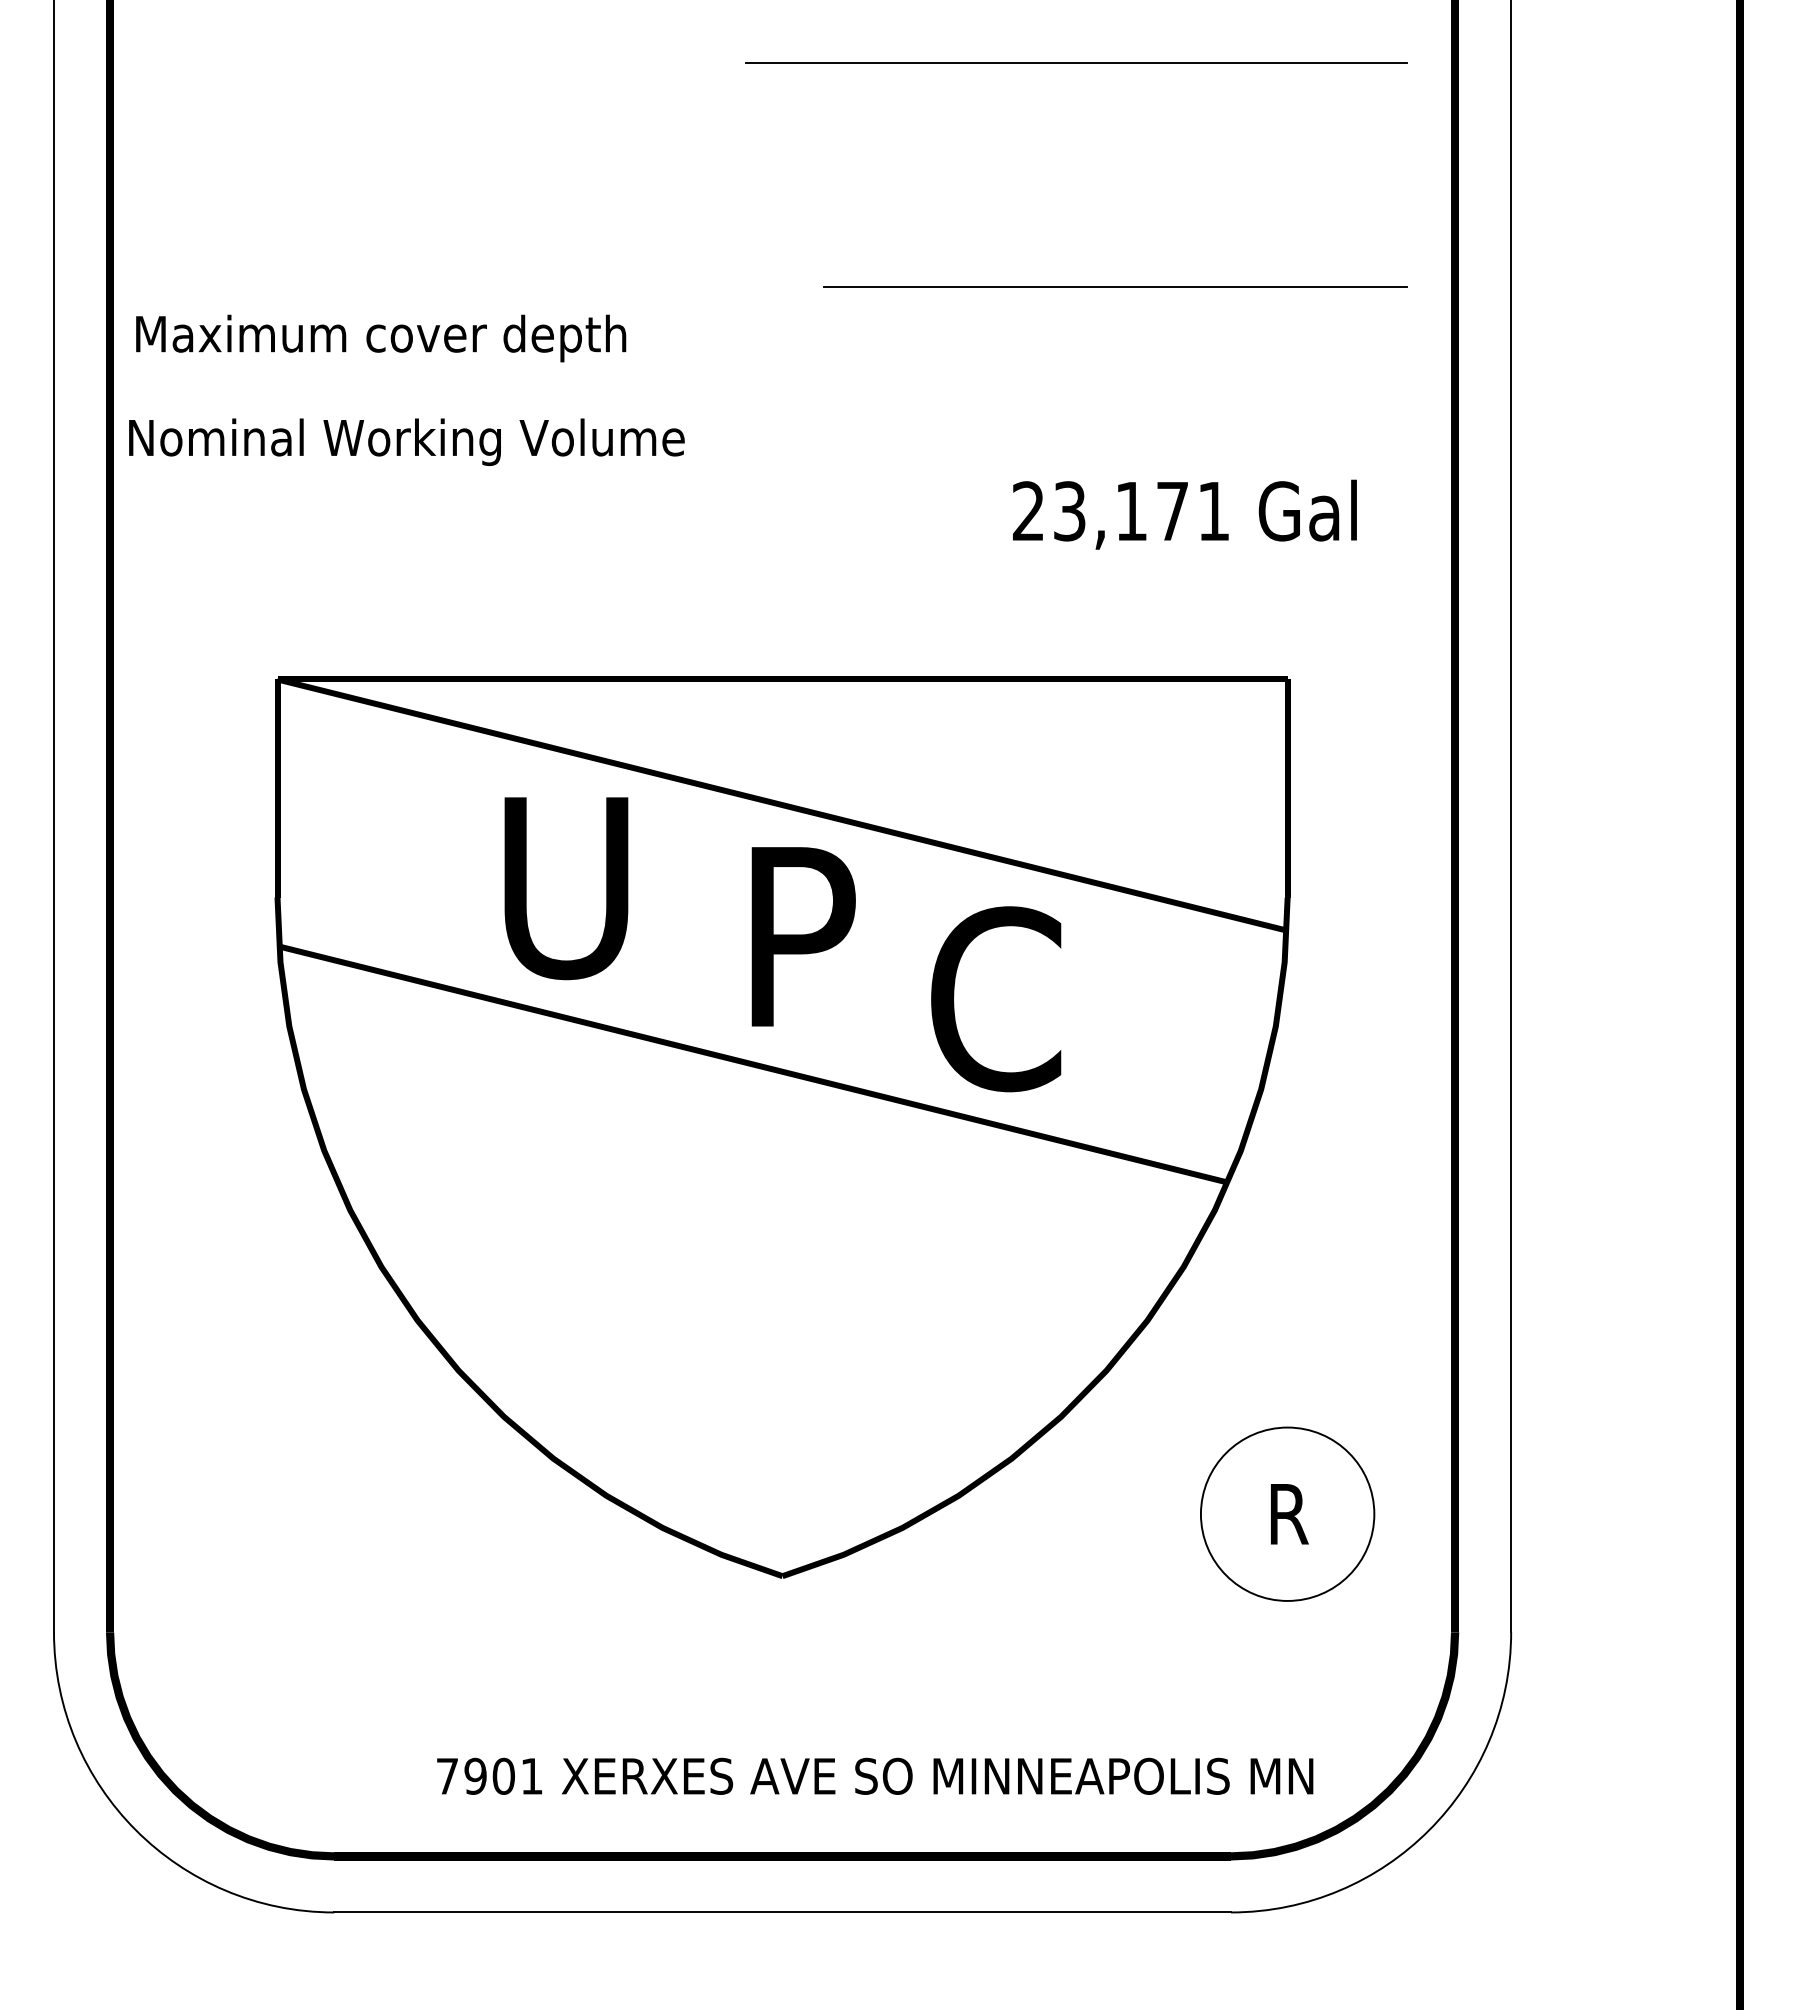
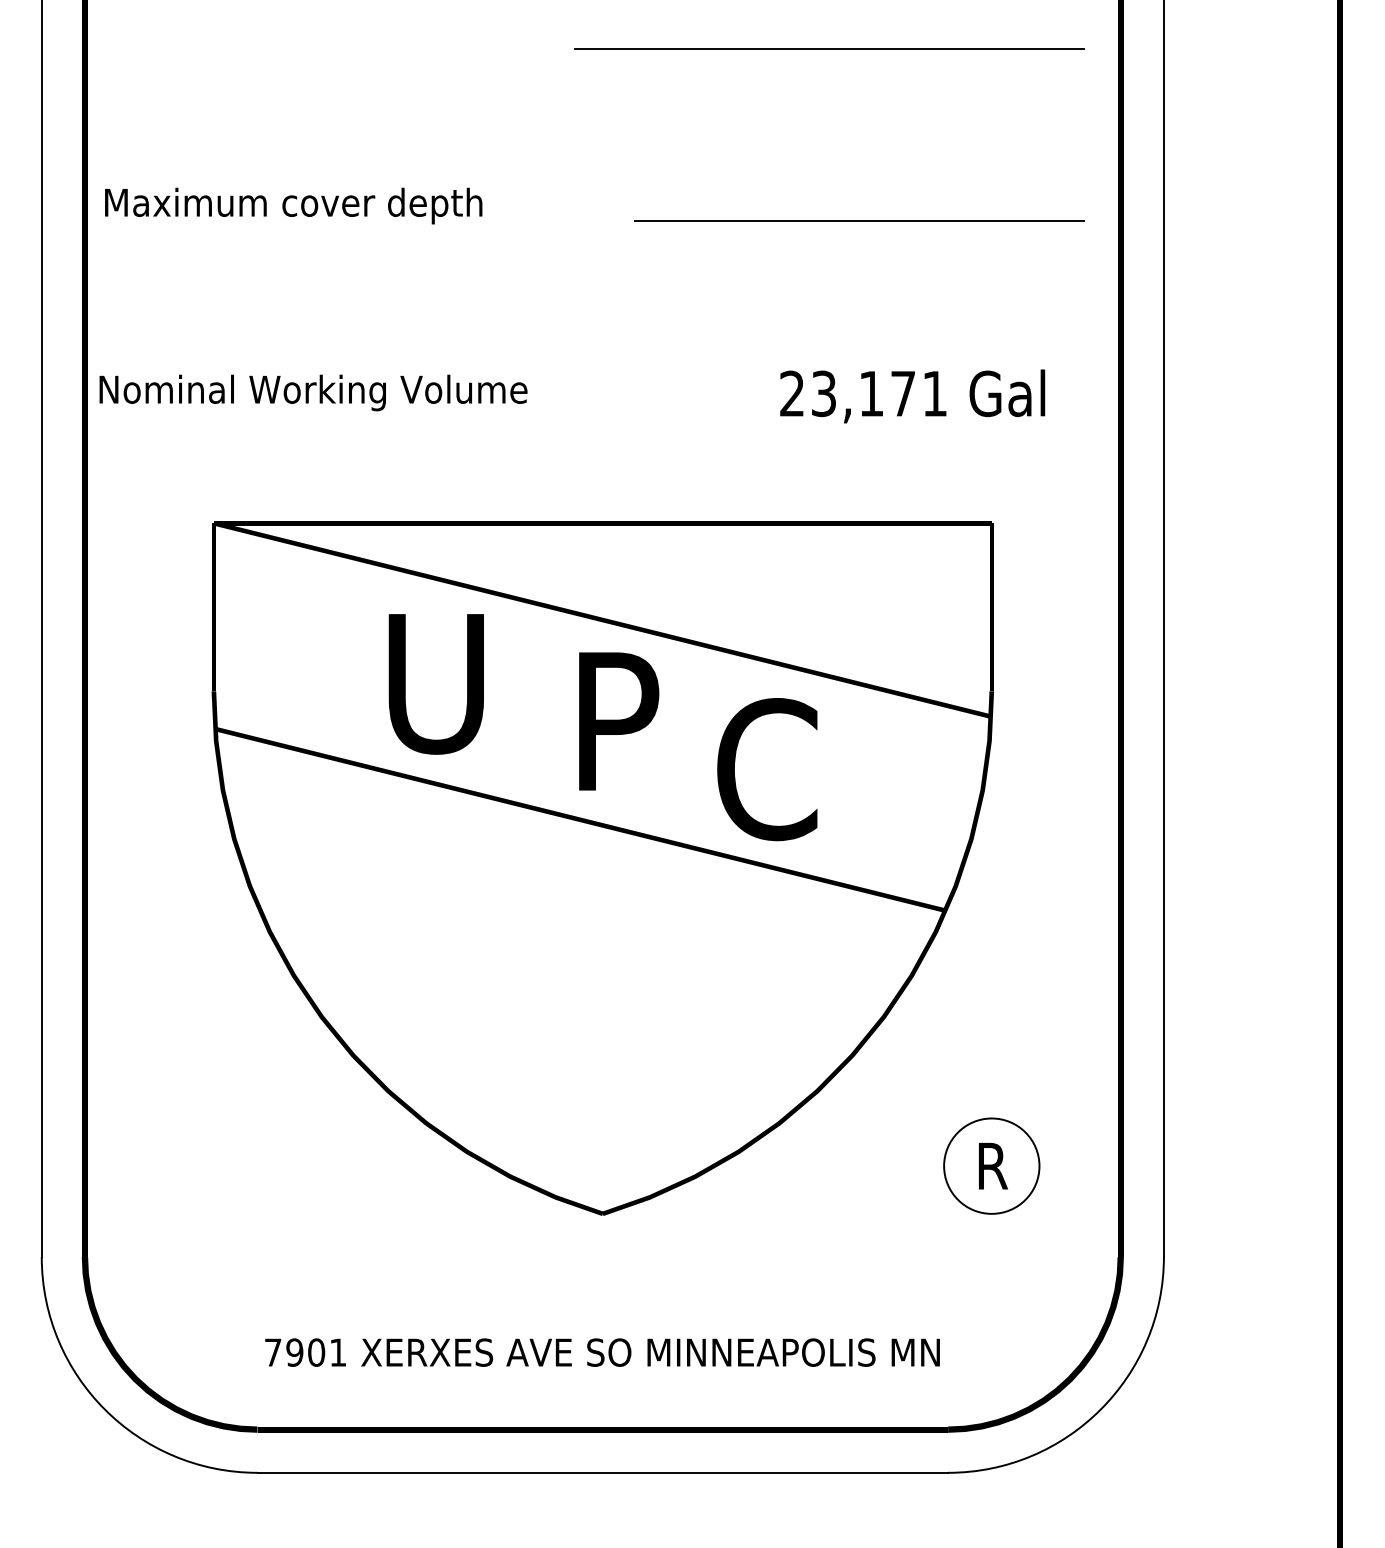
text: (381, 338) -> (293, 206), moved
text: (406, 441) -> (313, 392), moved
circle: (1287, 1514) -> (991, 1166), size x0.71
text: (875, 1775) -> (602, 1351), moved

